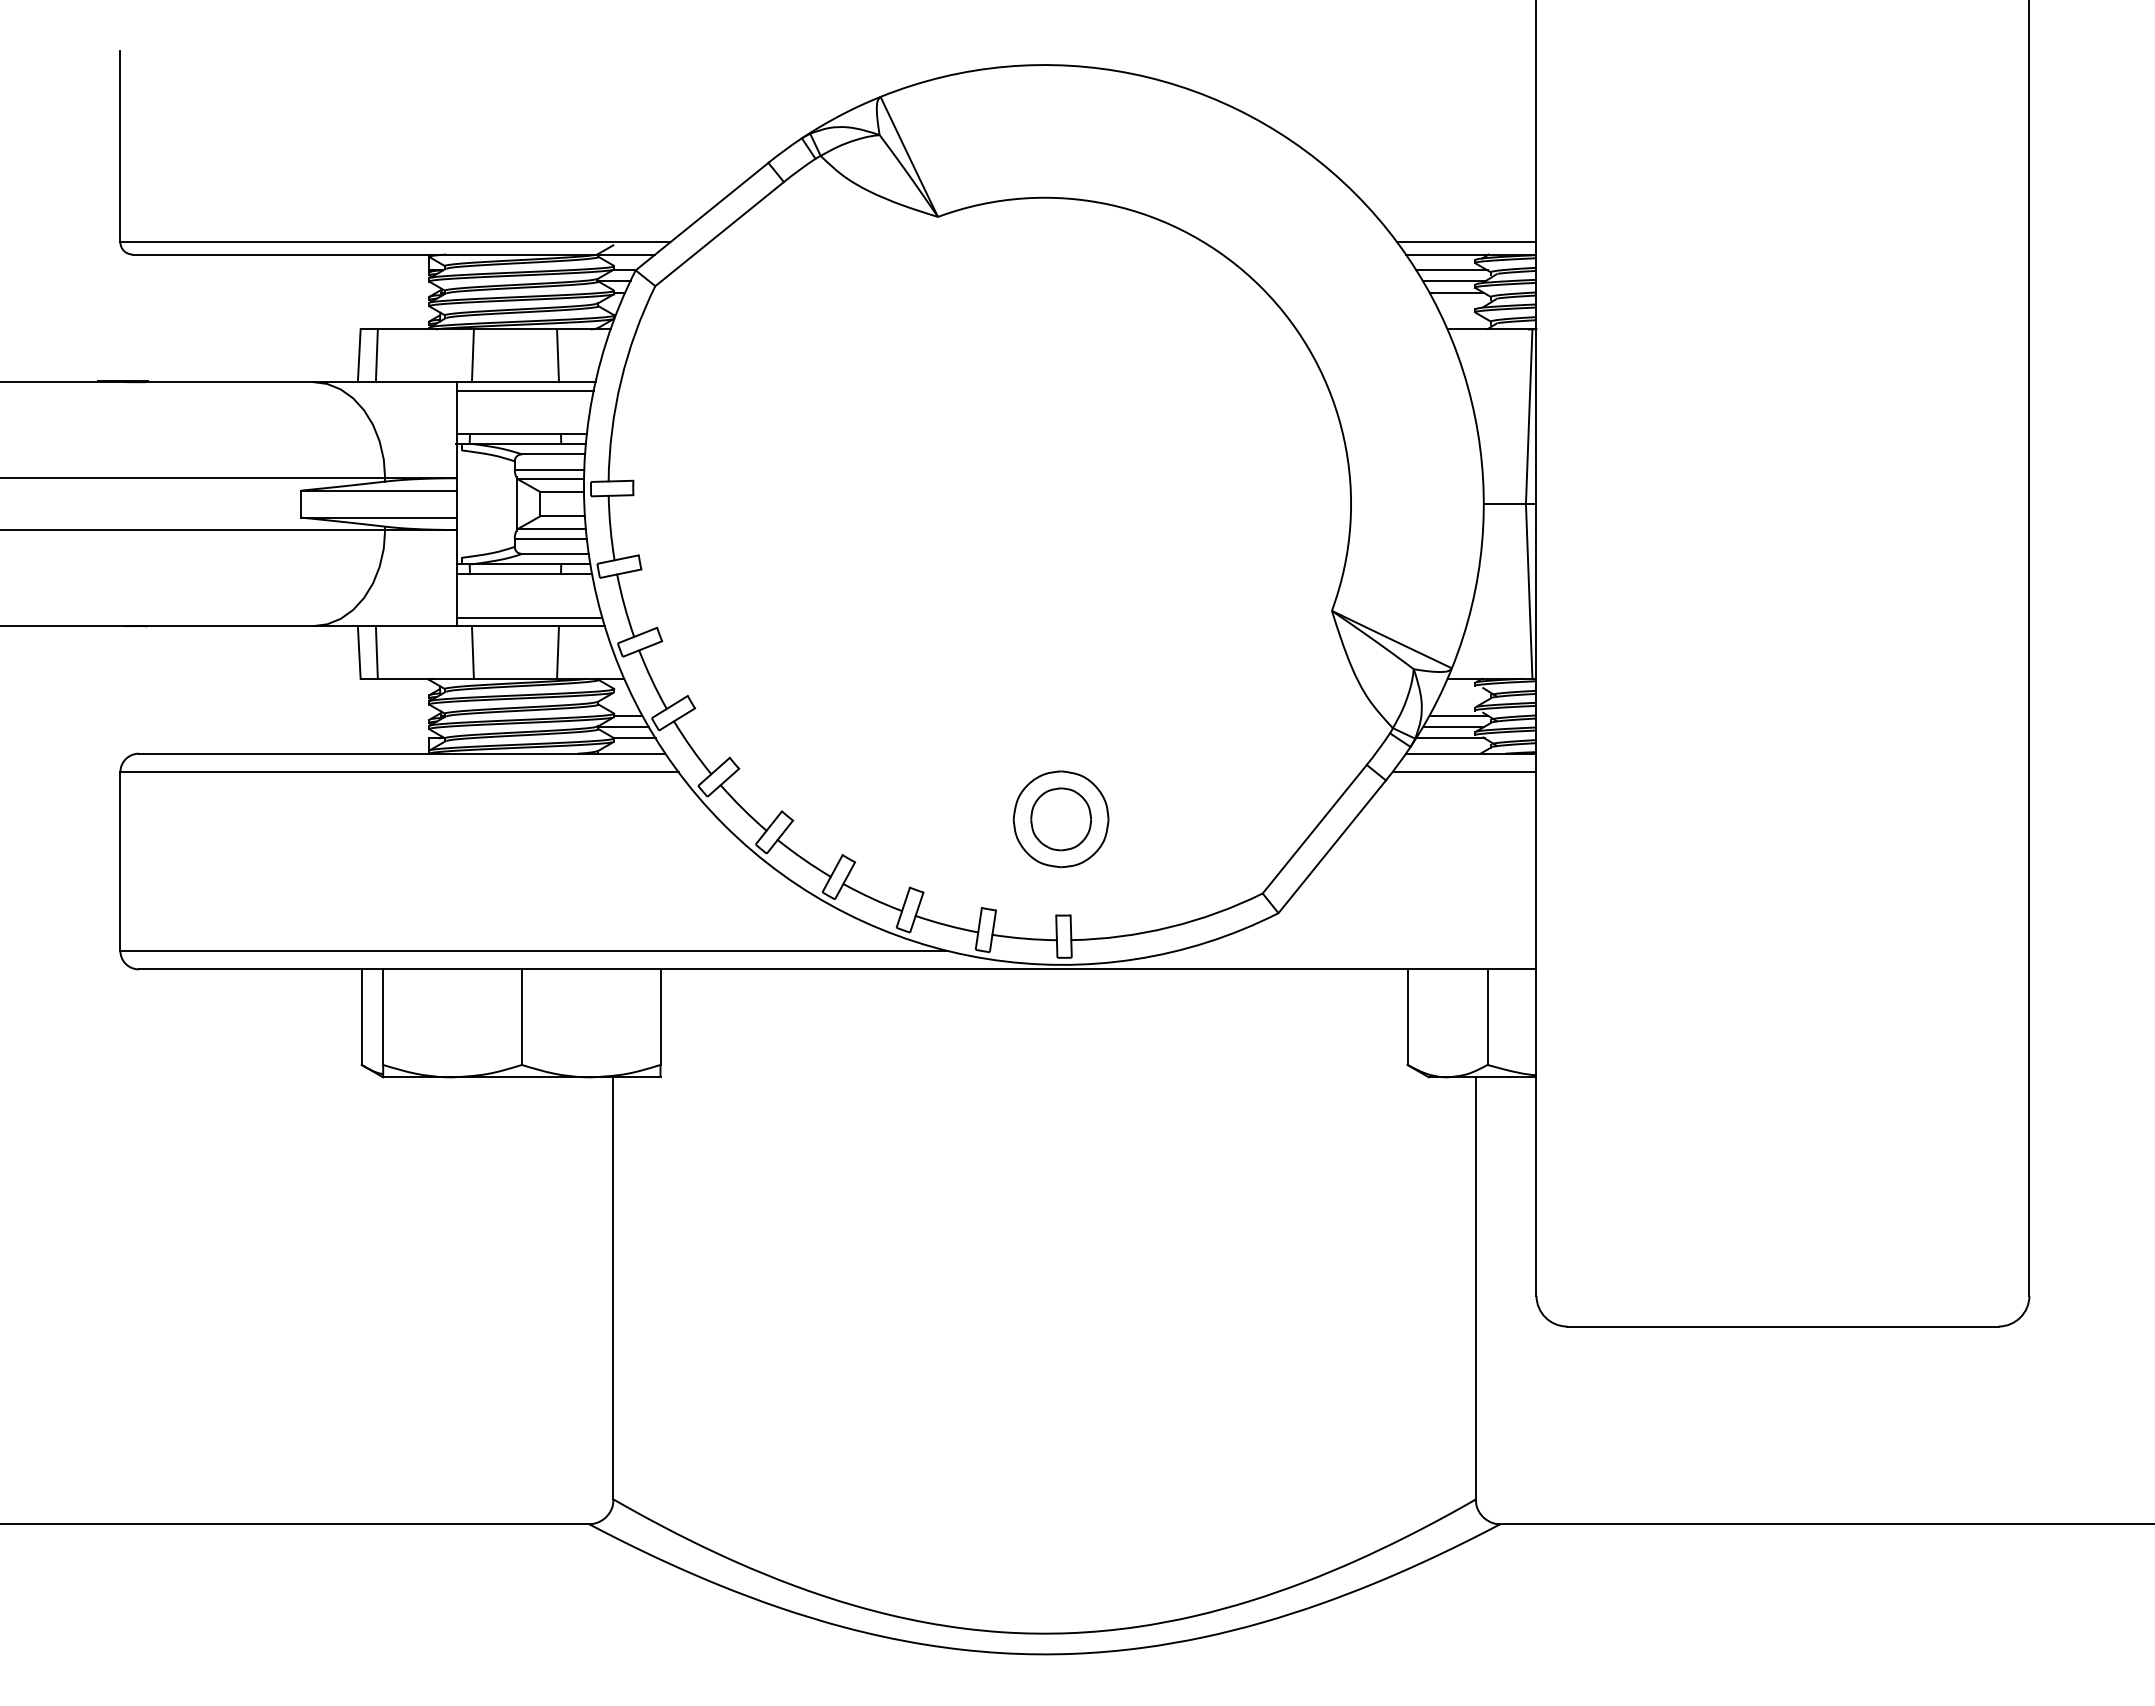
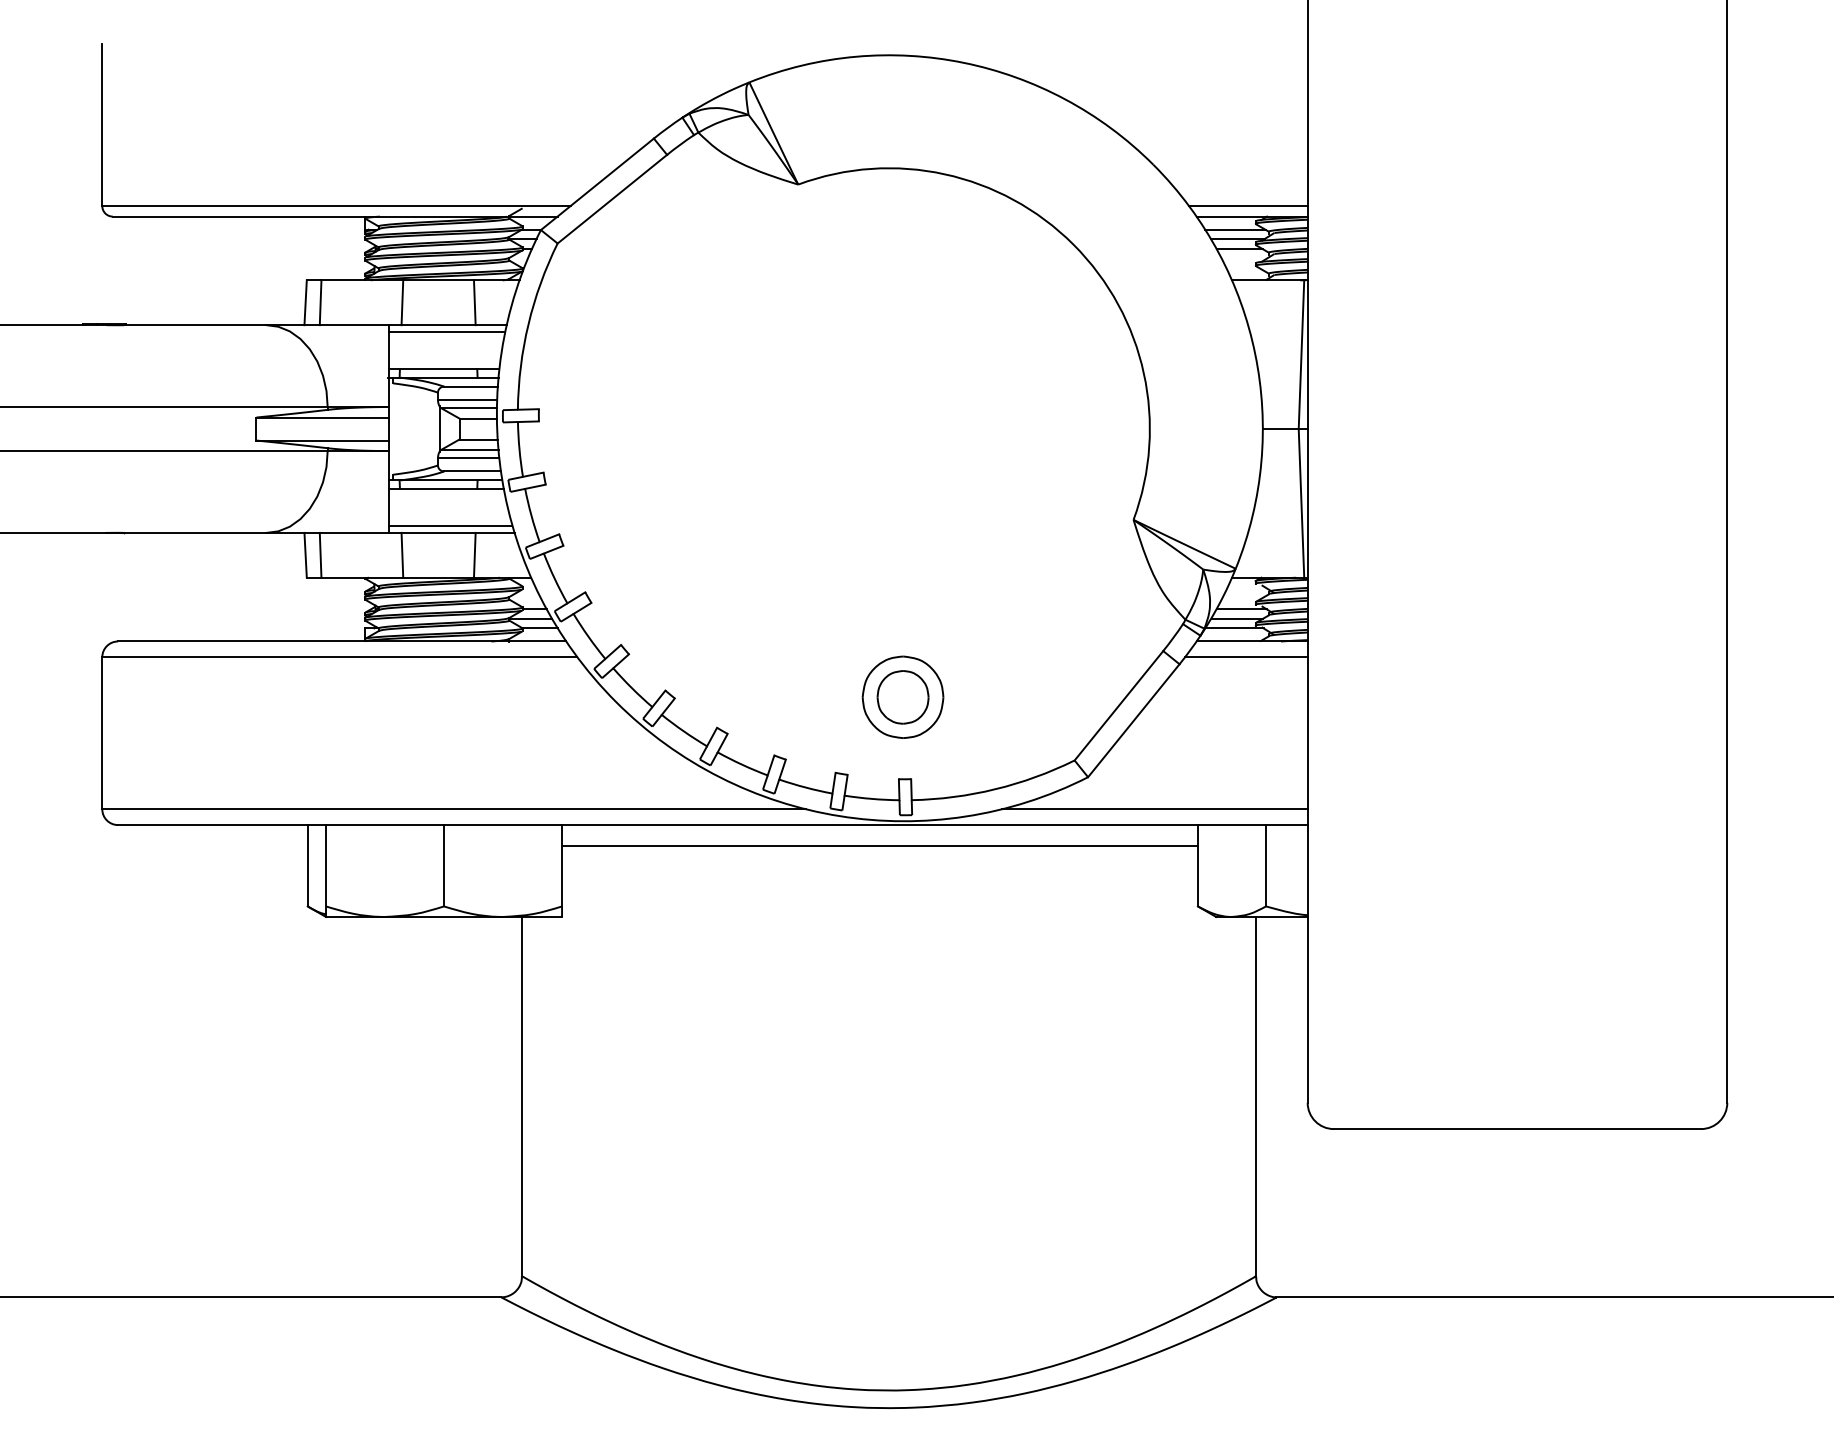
line: (1356, 950) -> (1154, 808), added
line: (1033, 994) -> (879, 846), added

